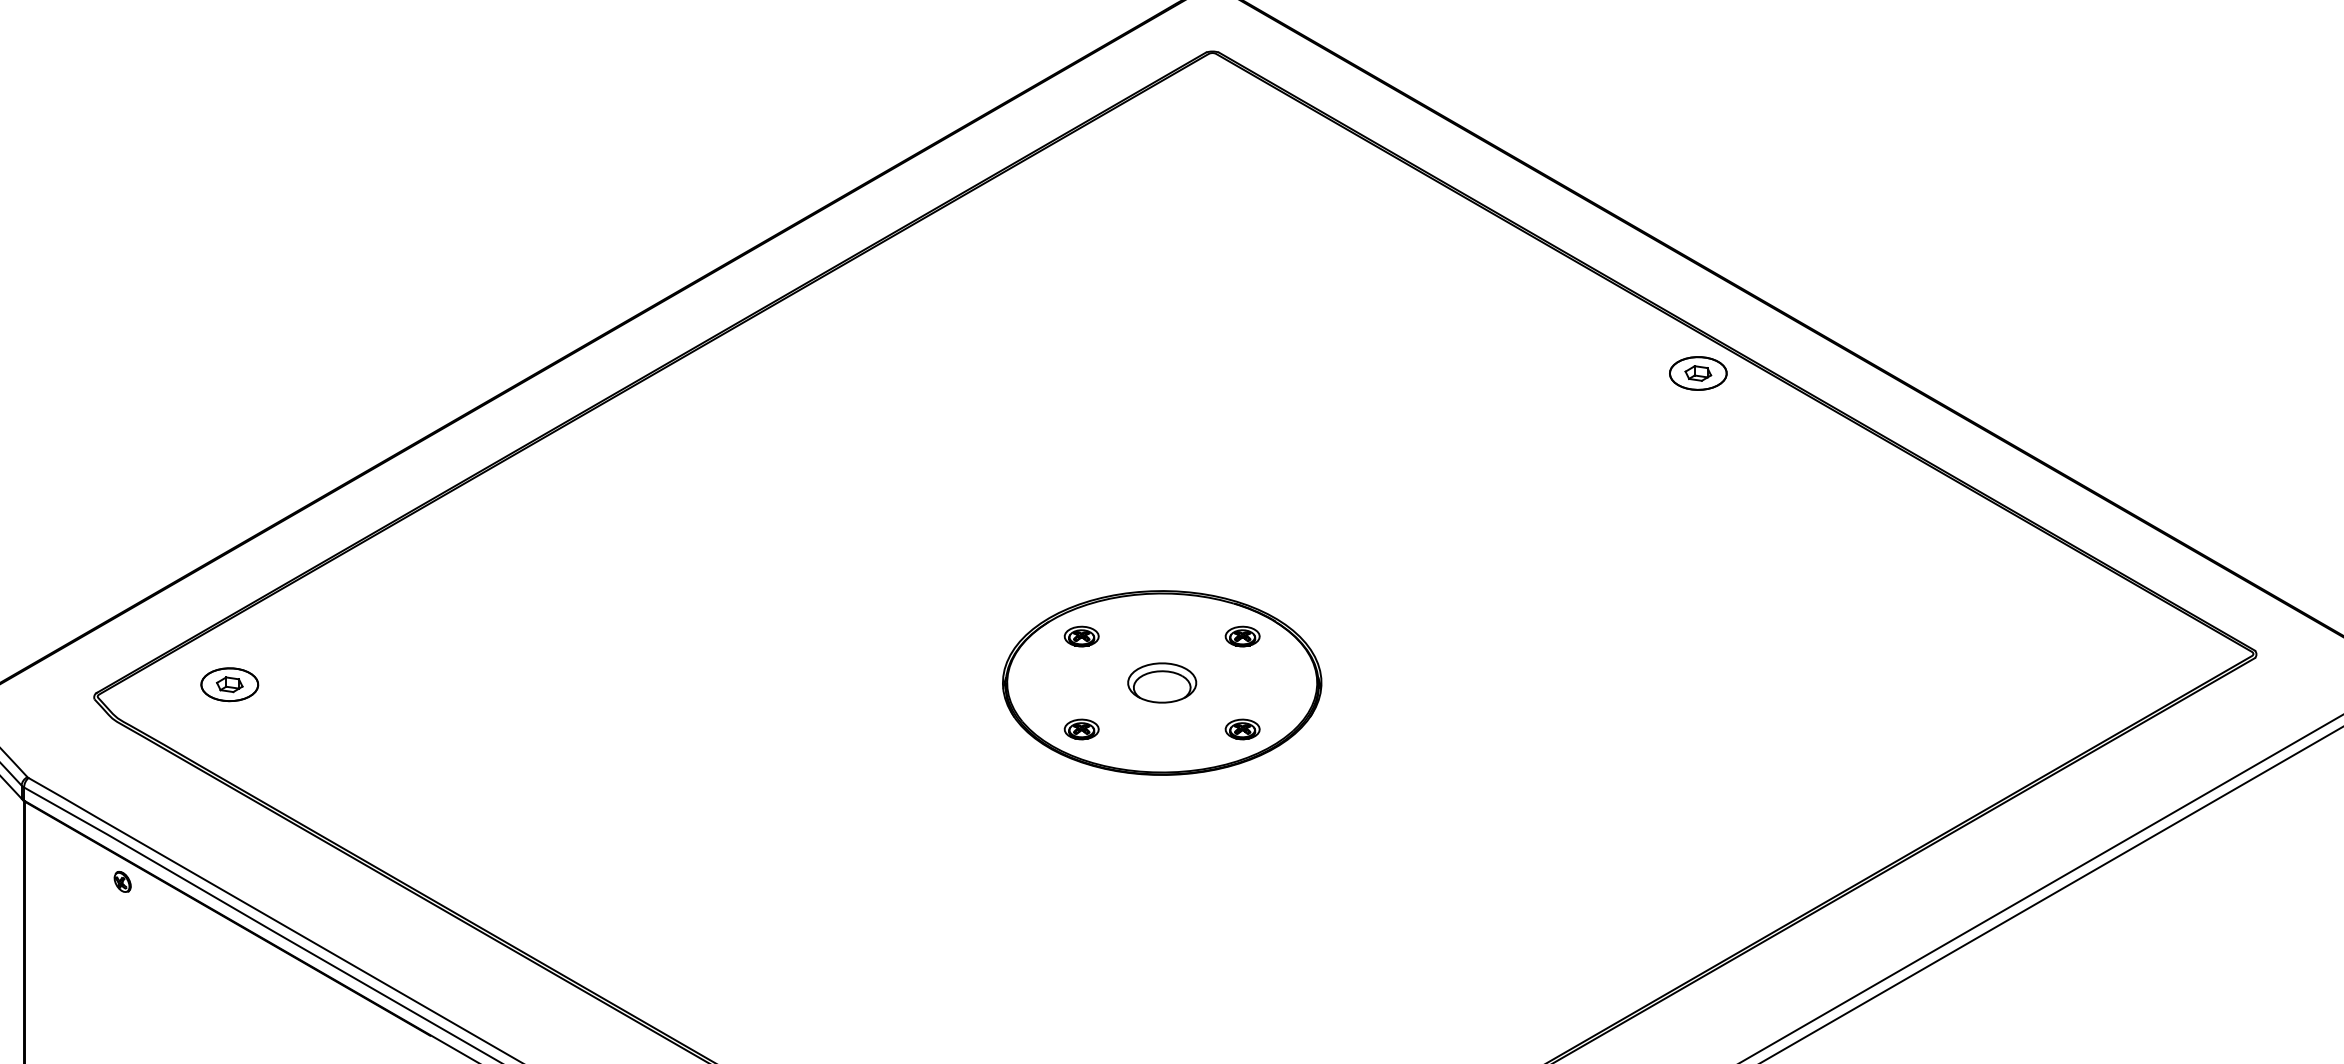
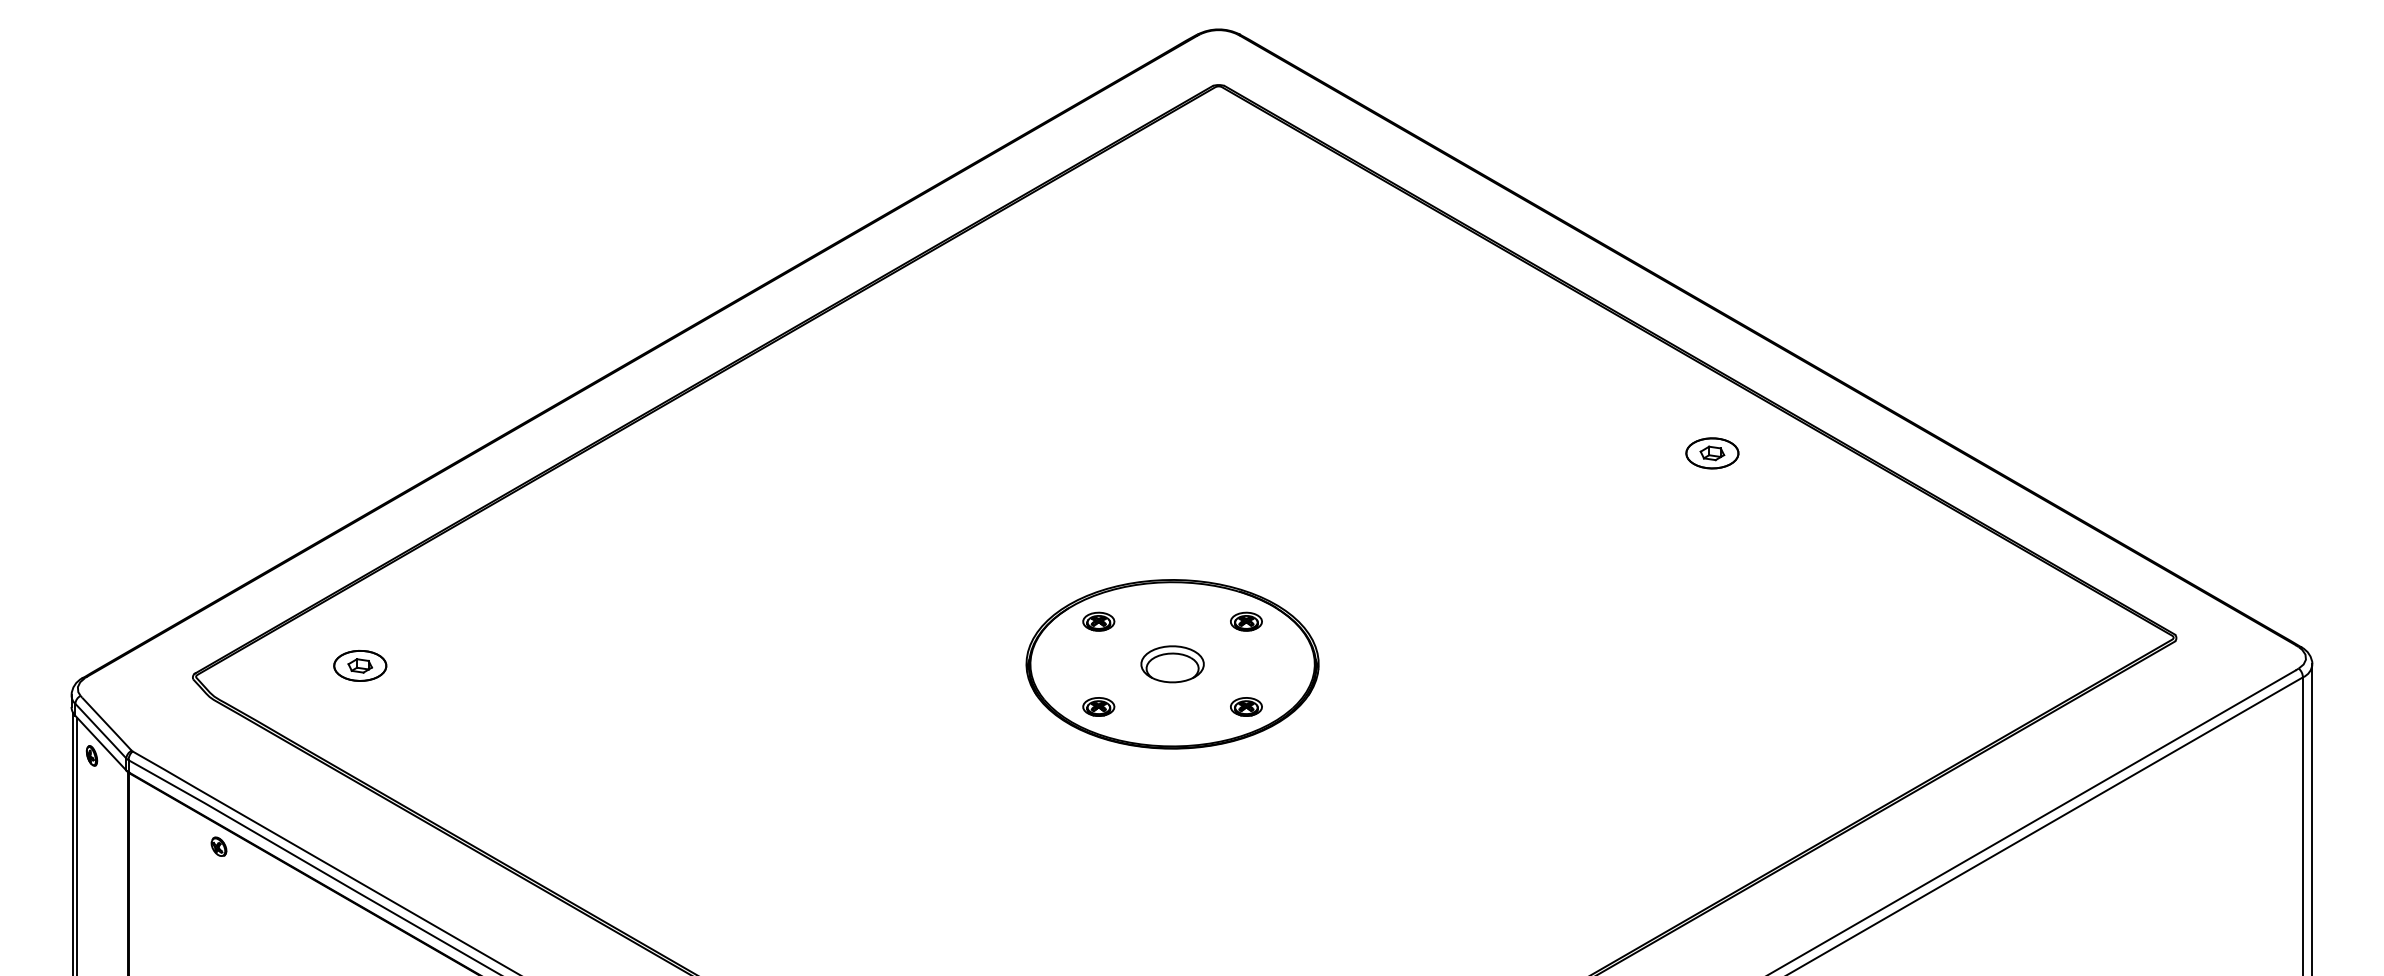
part: (1698, 373) -> (1712, 453), moved
part: (230, 684) -> (360, 665), moved

